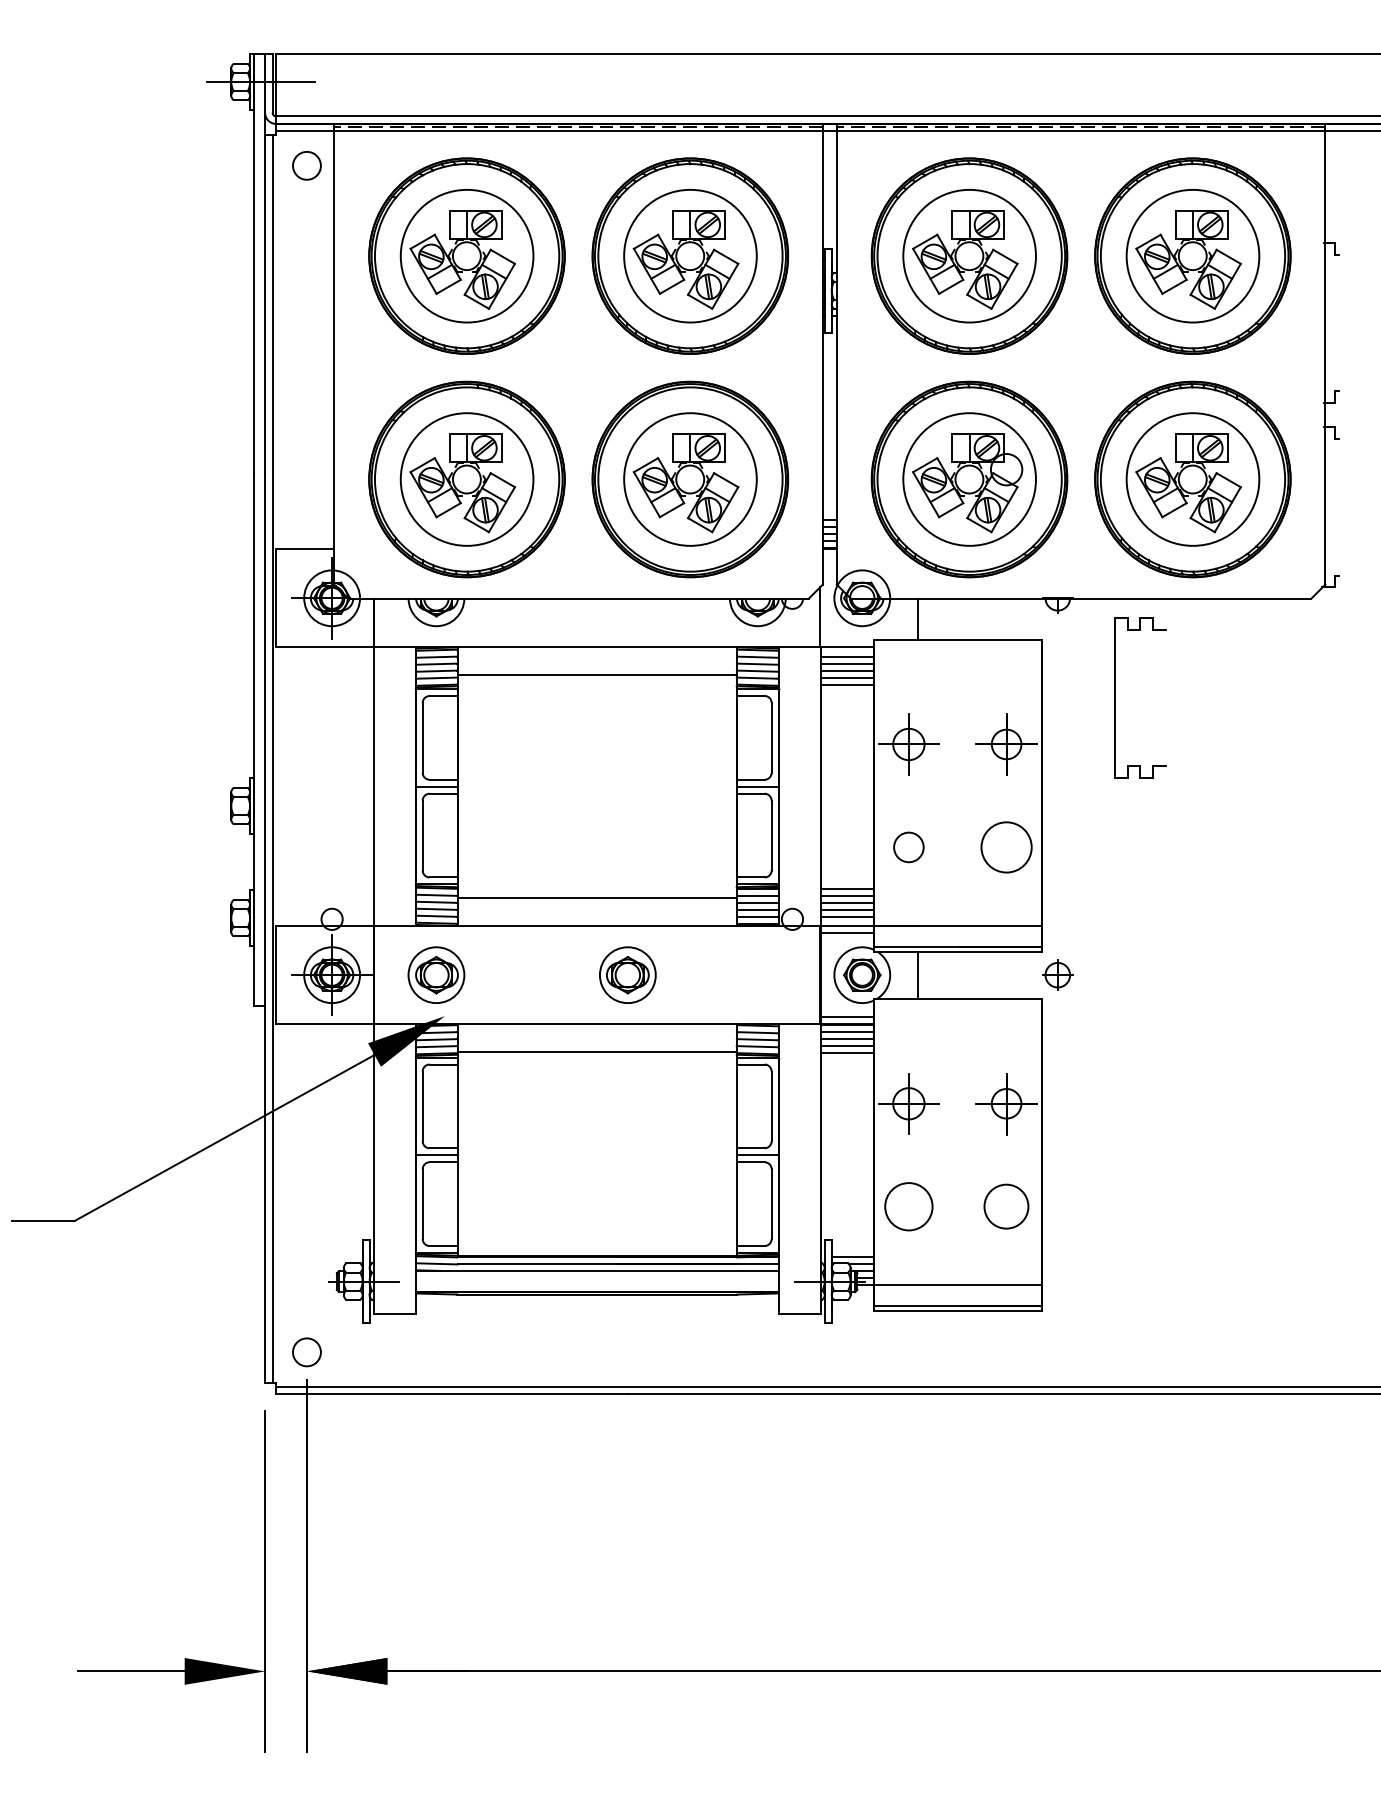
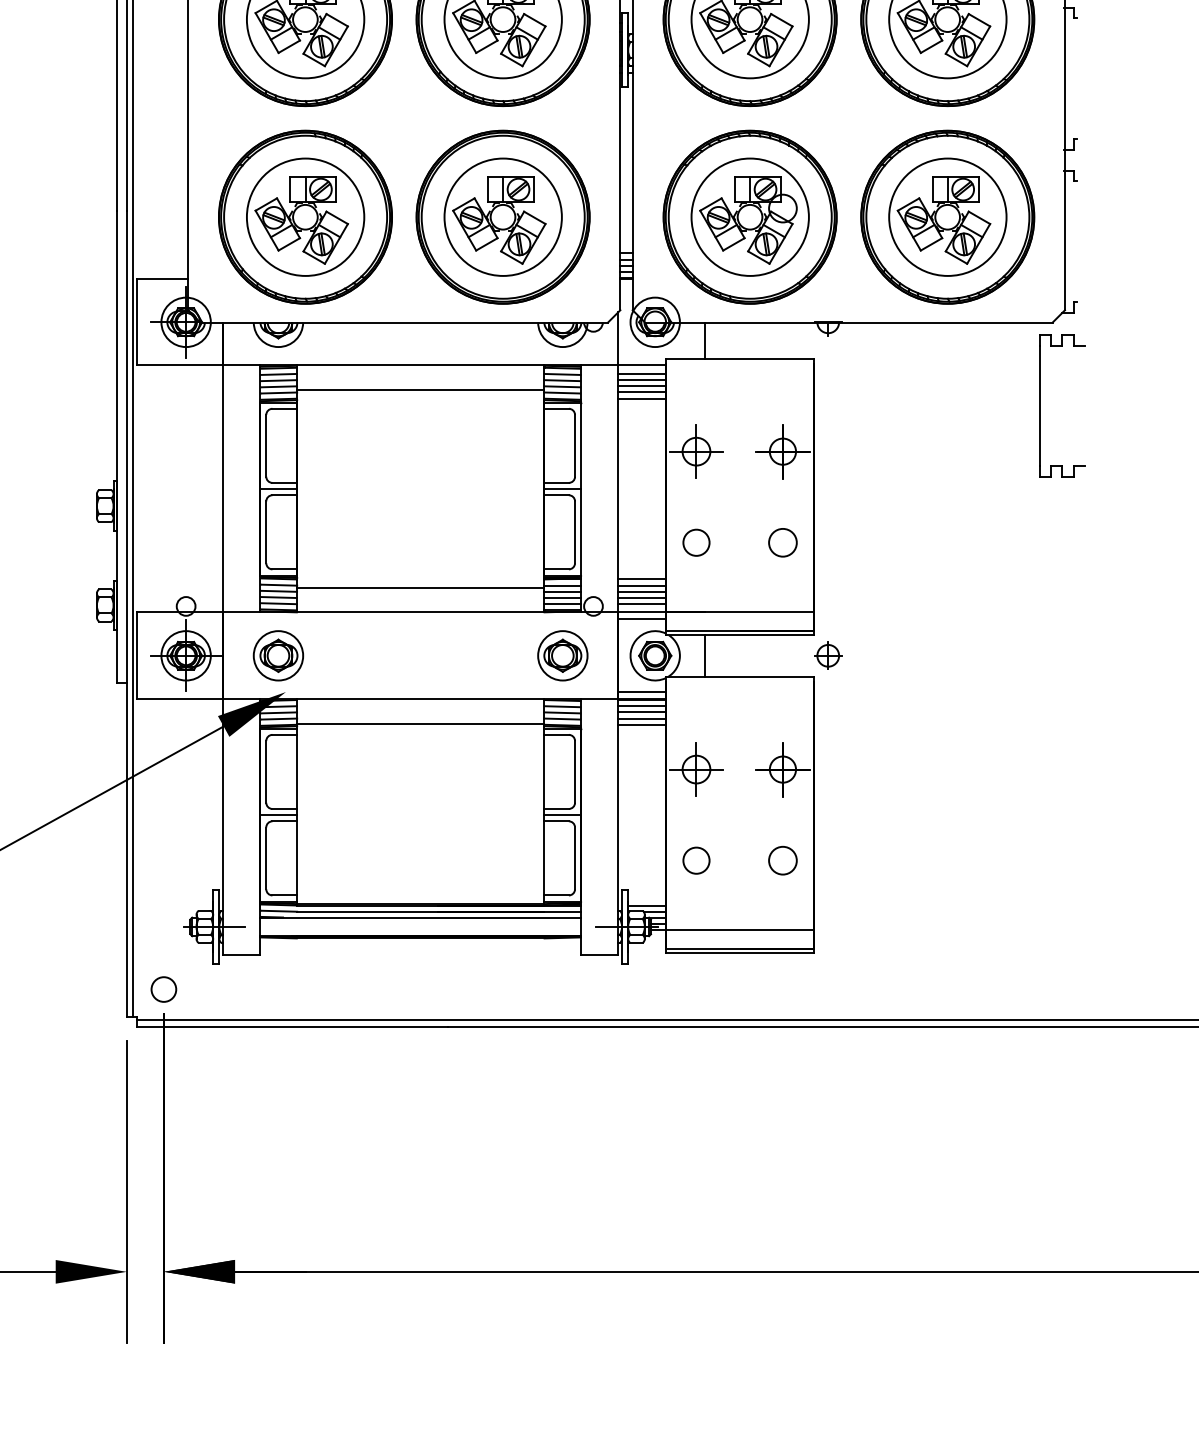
part: (1115, 697) -> (1040, 405), moved
circle: (1006, 847) -> (782, 542), size x0.62
part: (627, 974) -> (562, 655), moved
circle: (908, 1206) -> (696, 860), size x0.62
circle: (1006, 1206) -> (782, 860), size x0.71

